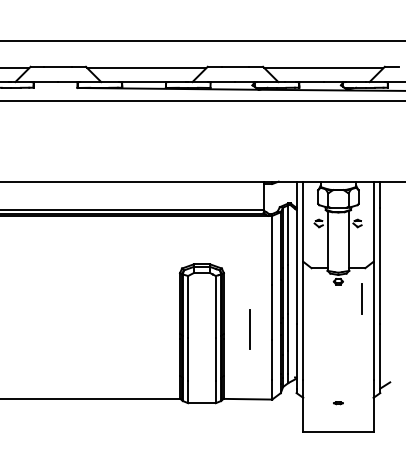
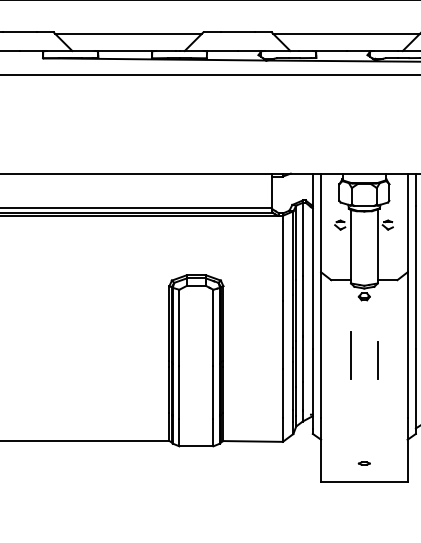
line: (361, 298) -> (378, 360), moved
line: (249, 329) -> (349, 355), moved
part: (338, 403) -> (364, 463), moved

